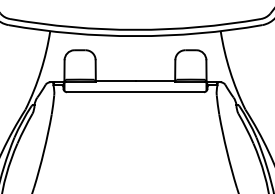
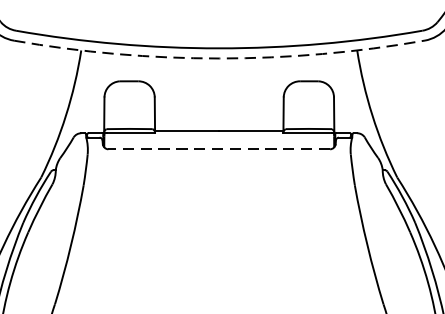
arc: (135, 36) -> (219, 59), solid -> dashed
line: (134, 92) -> (217, 149), solid -> dashed

